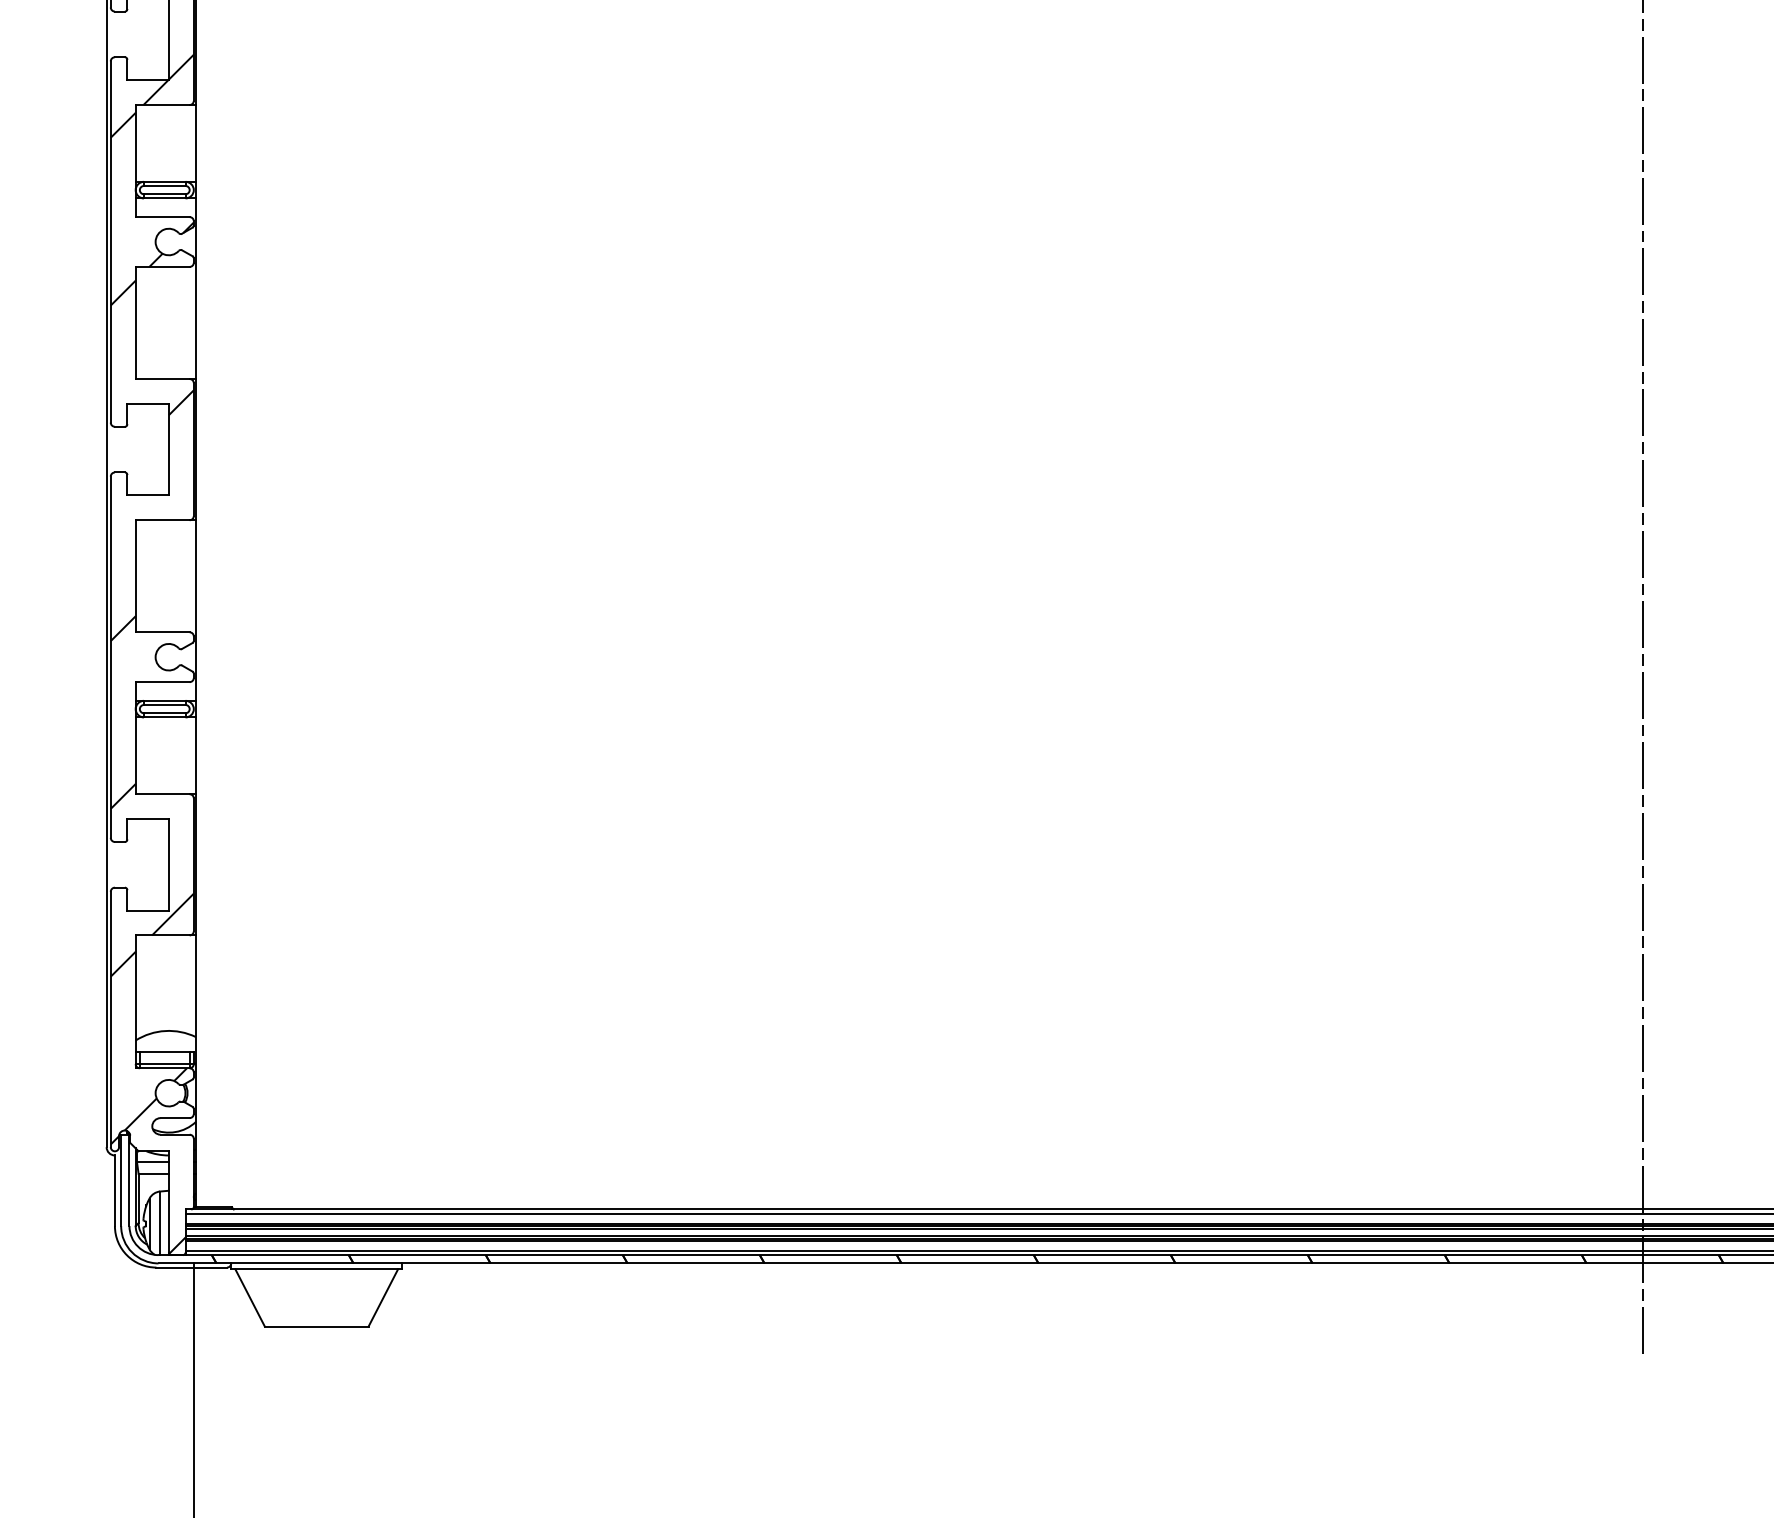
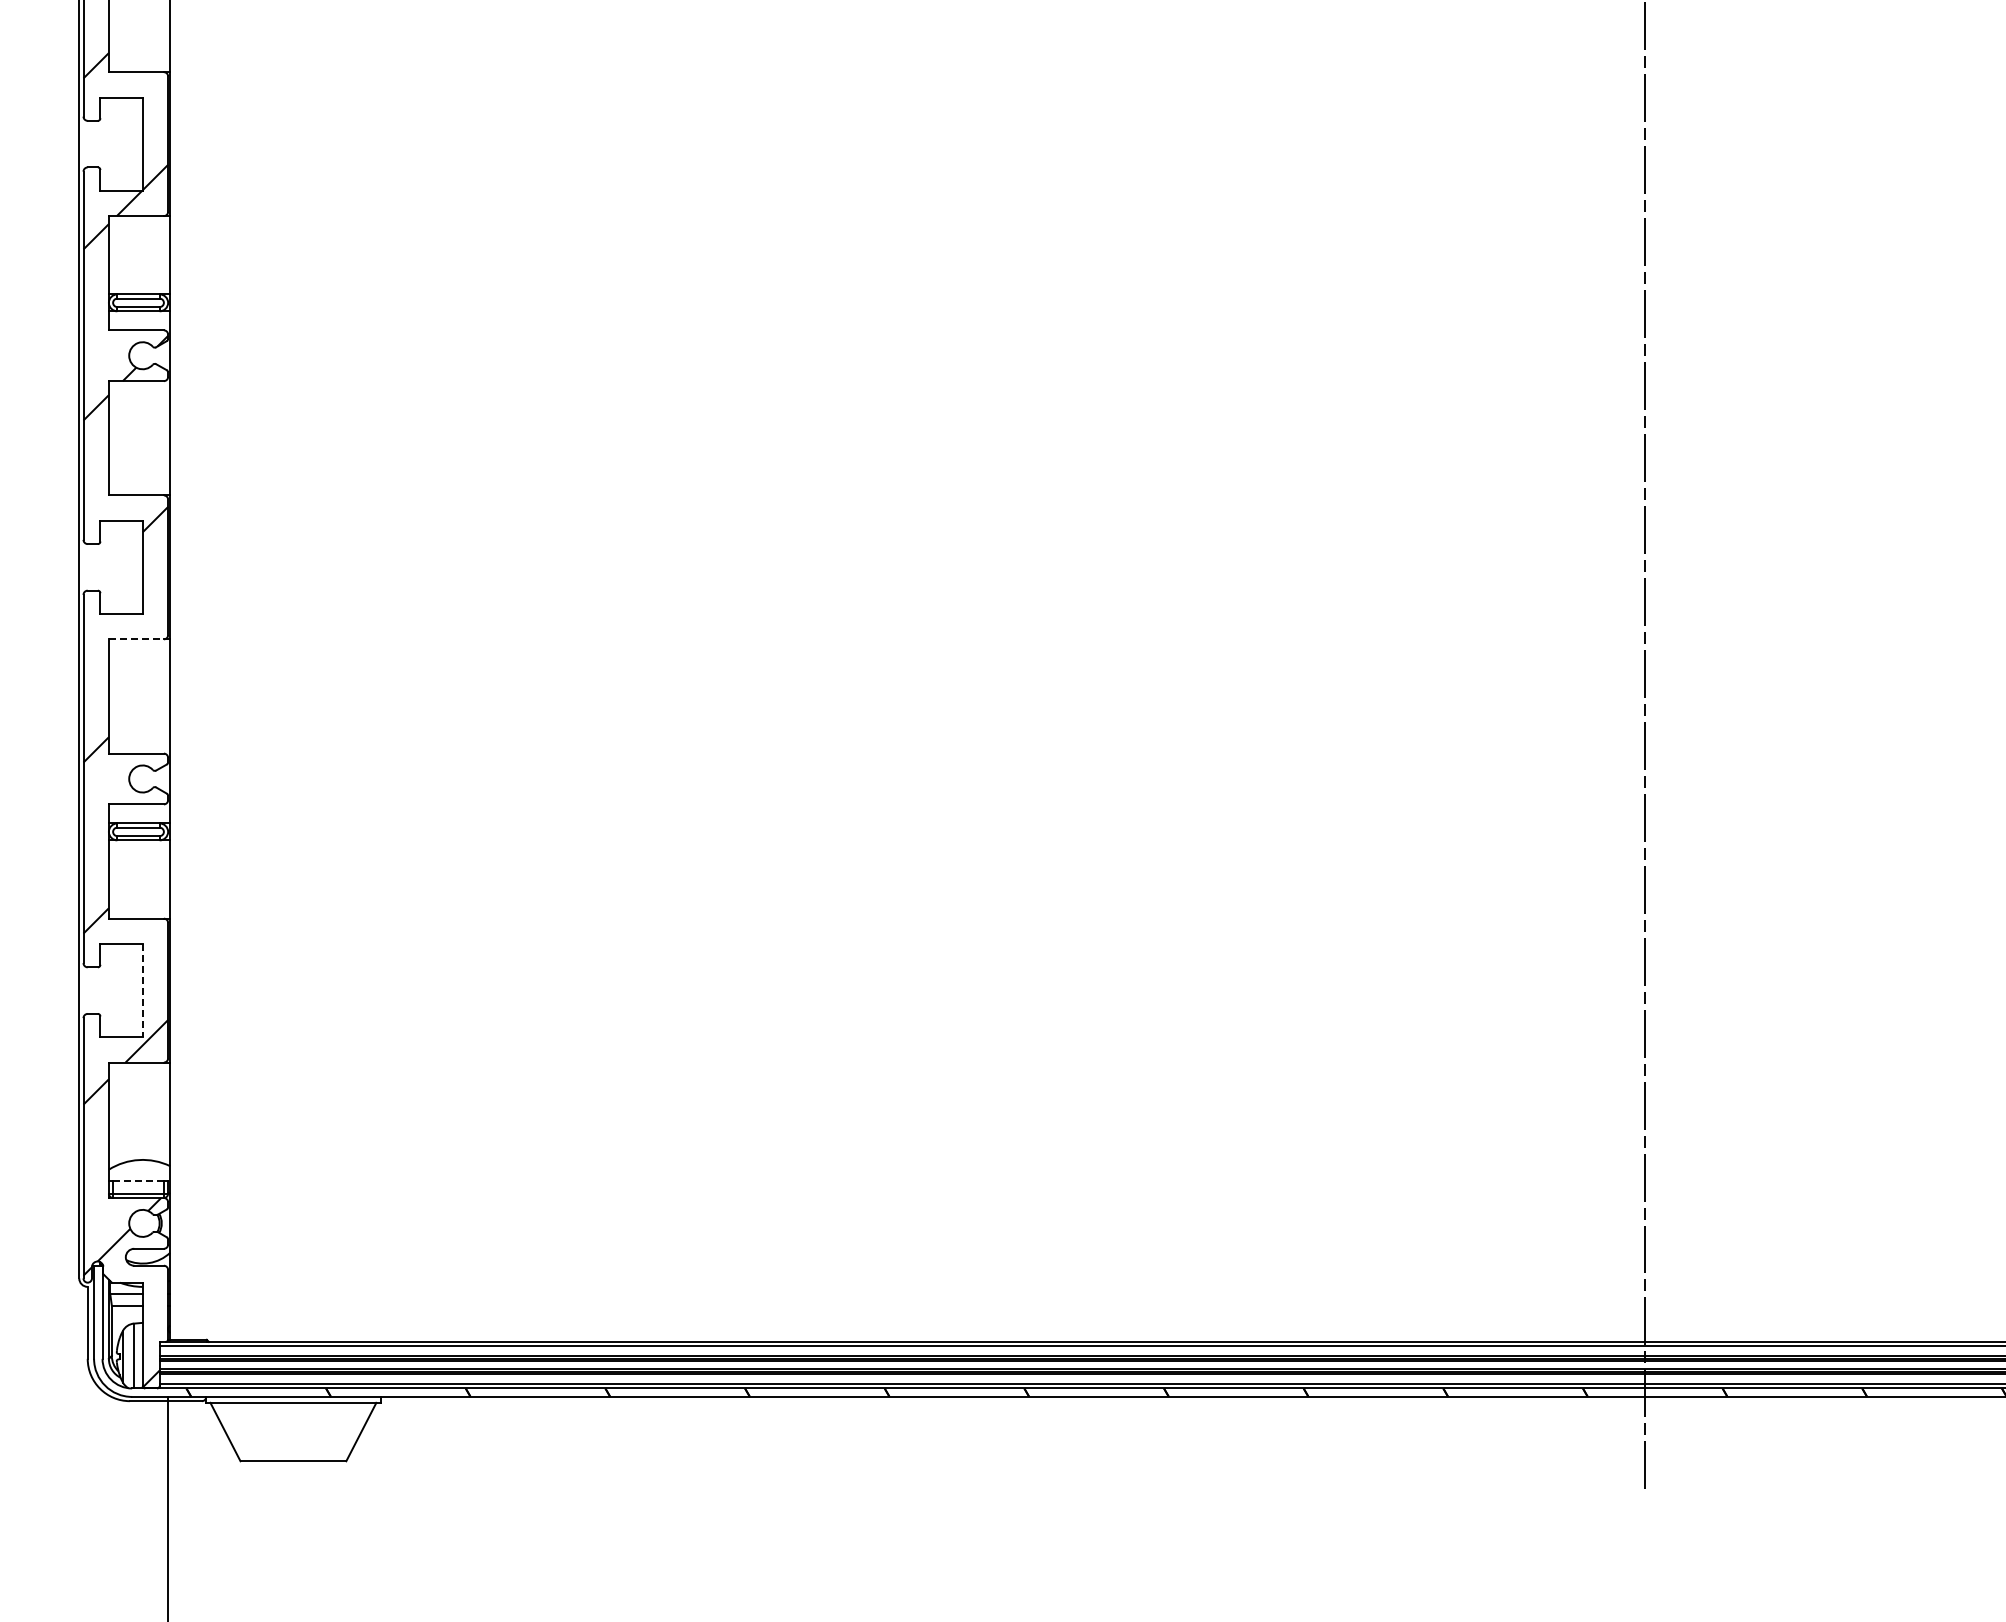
line: (162, 520) -> (136, 639), solid -> dashed
line: (168, 864) -> (142, 990), solid -> dashed
line: (165, 1052) -> (139, 1181), solid -> dashed

